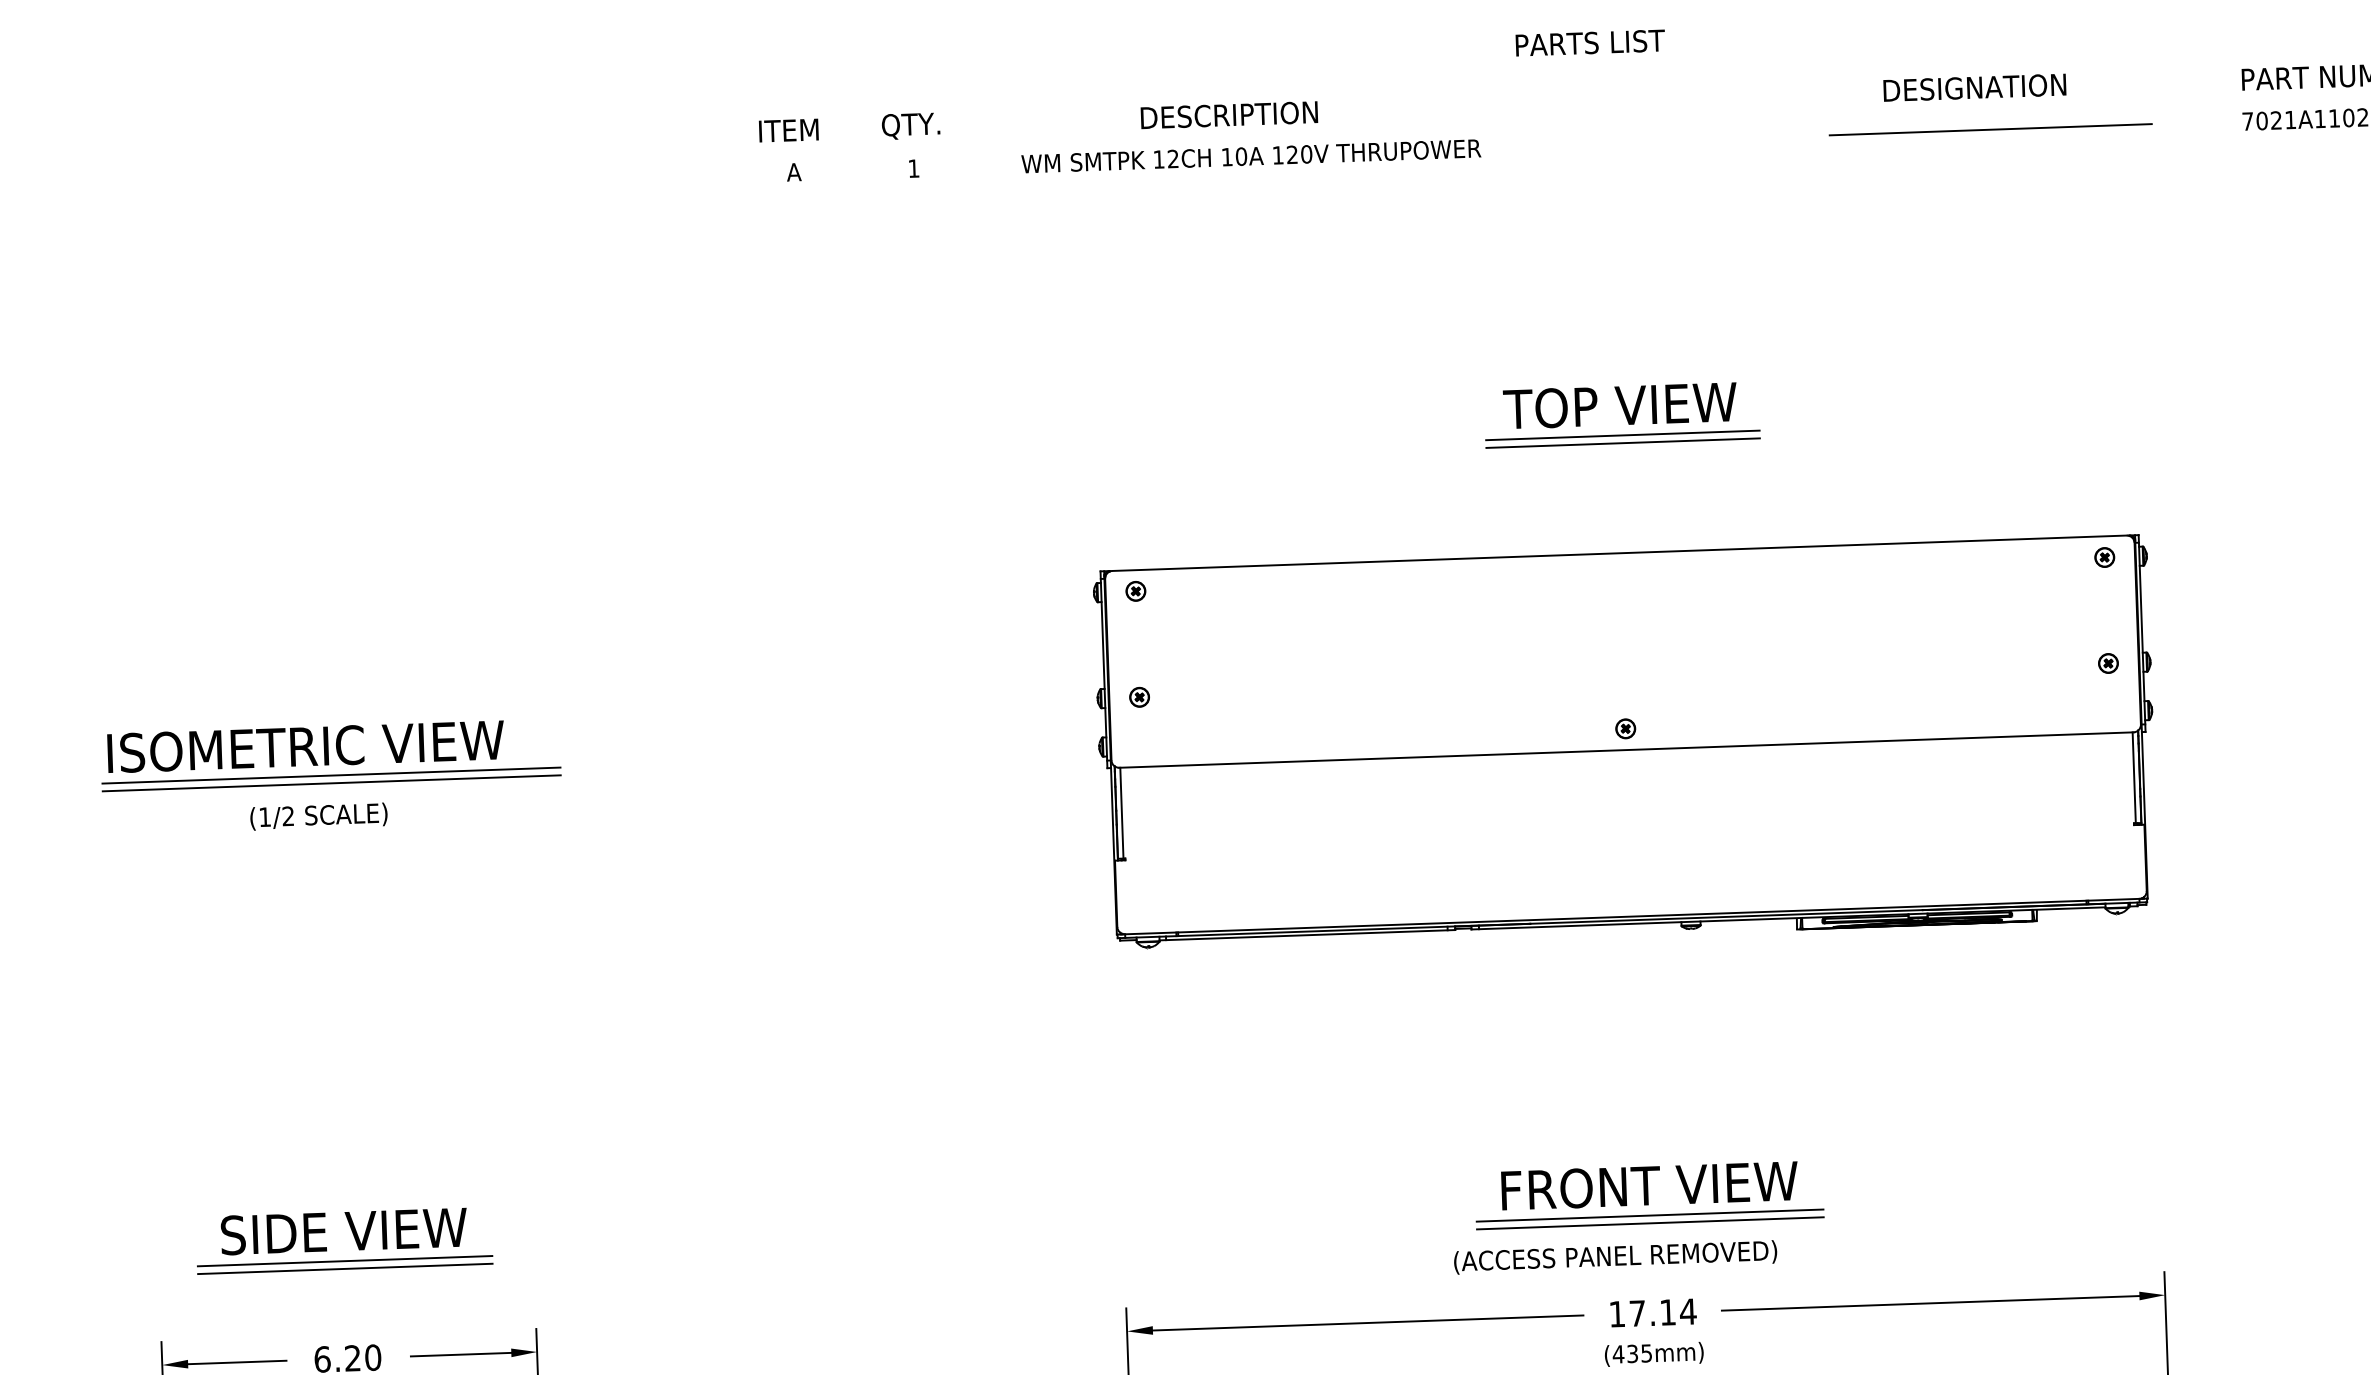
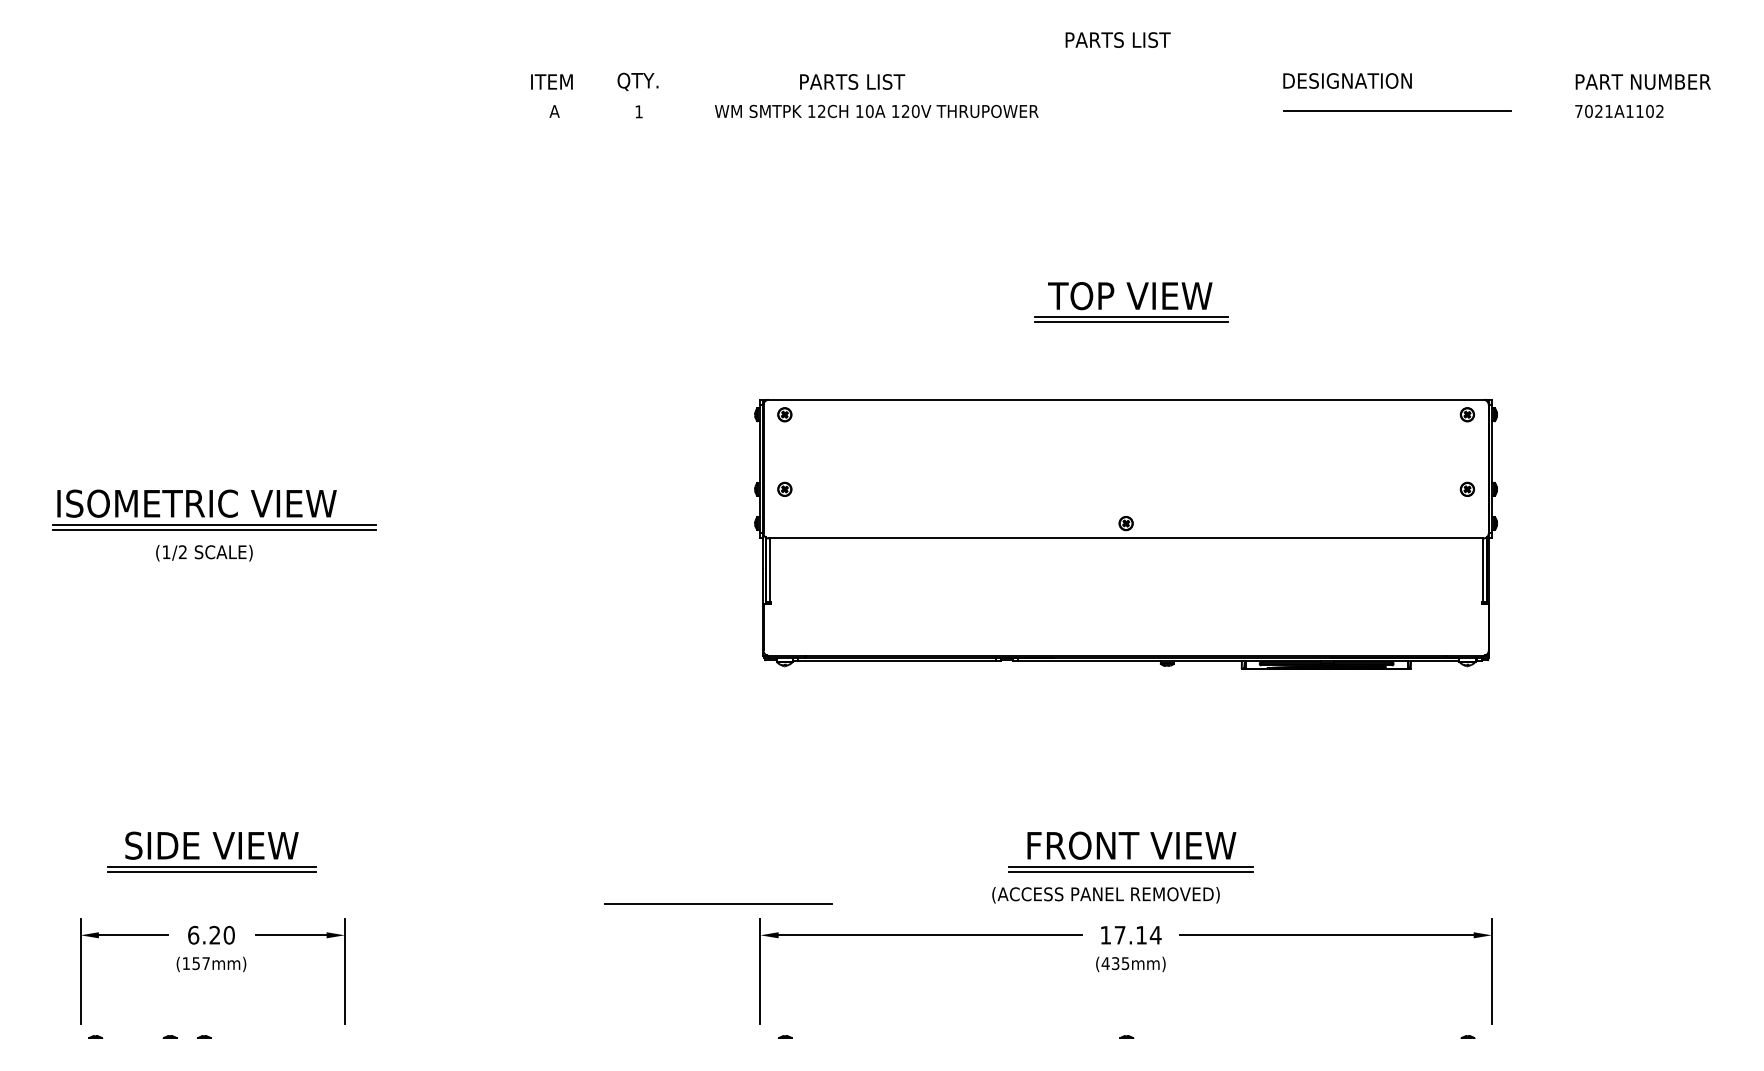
text: (1974, 87) -> (1347, 80), moved
text: (1231, 114) -> (863, 81), DESCRIPTION -> PARTS LIST
line: (1065, 1288) -> (718, 903), added

